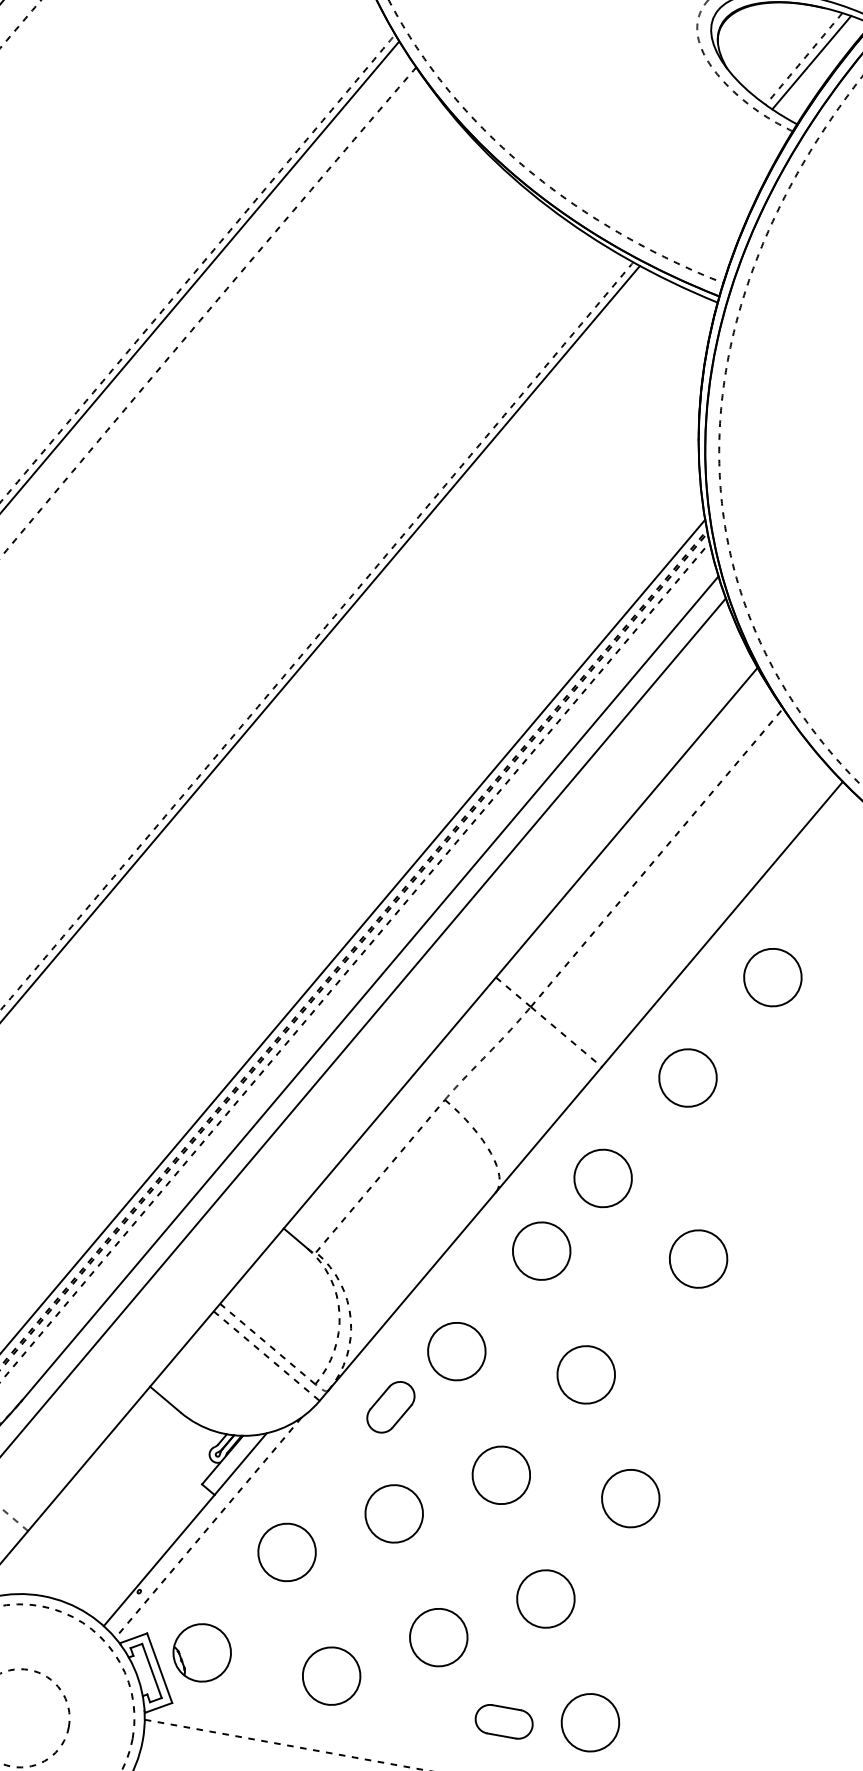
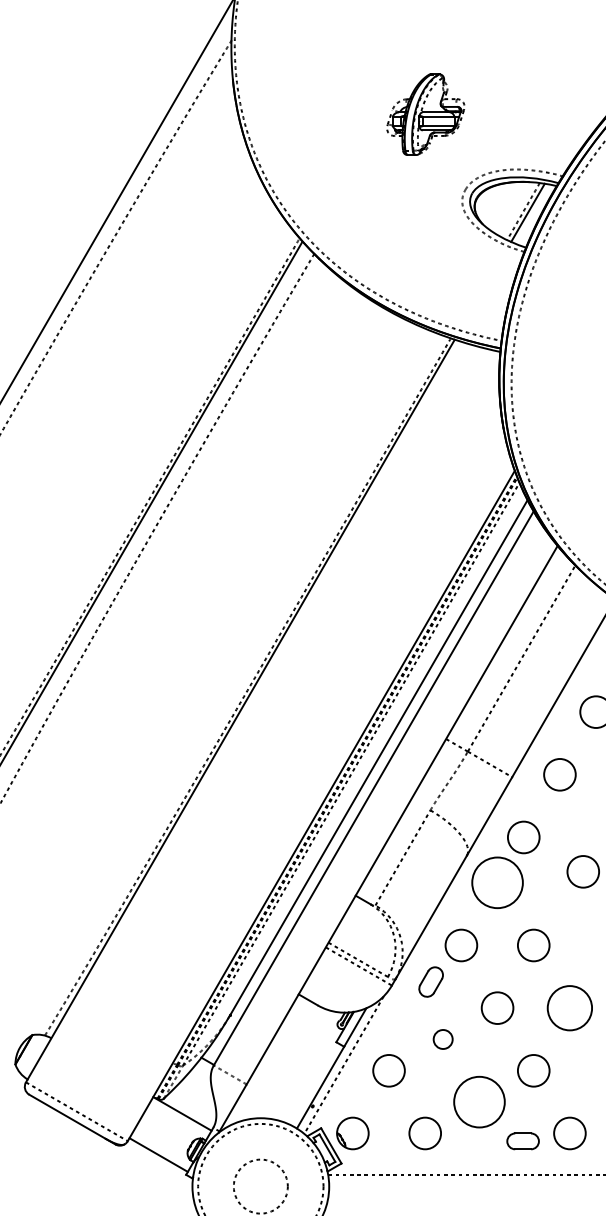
circle: (541, 1250) -> (497, 882), size x1.6
circle: (630, 1497) -> (569, 1007), size x1.4
circle: (392, 1513) -> (442, 1039), size x0.6
circle: (439, 1636) -> (479, 1101), size x1.6

